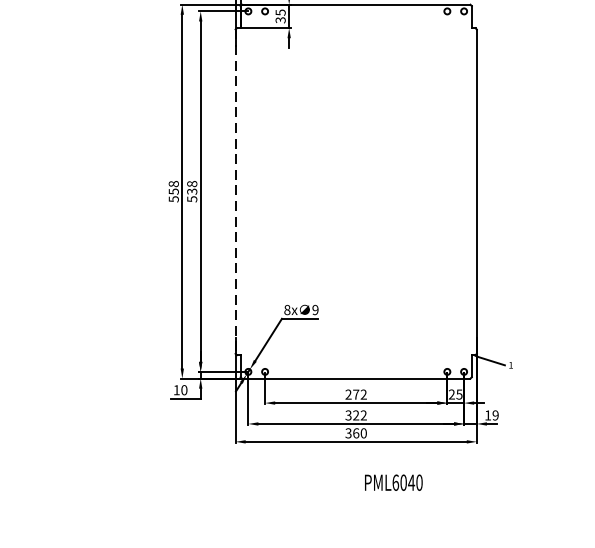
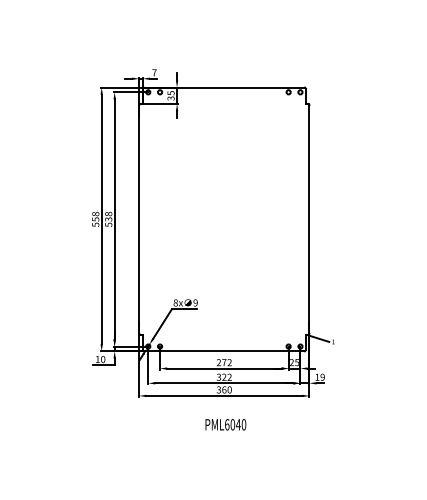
line: (235, 191) -> (139, 219), dashed -> solid
text: (393, 482) -> (225, 424), moved

